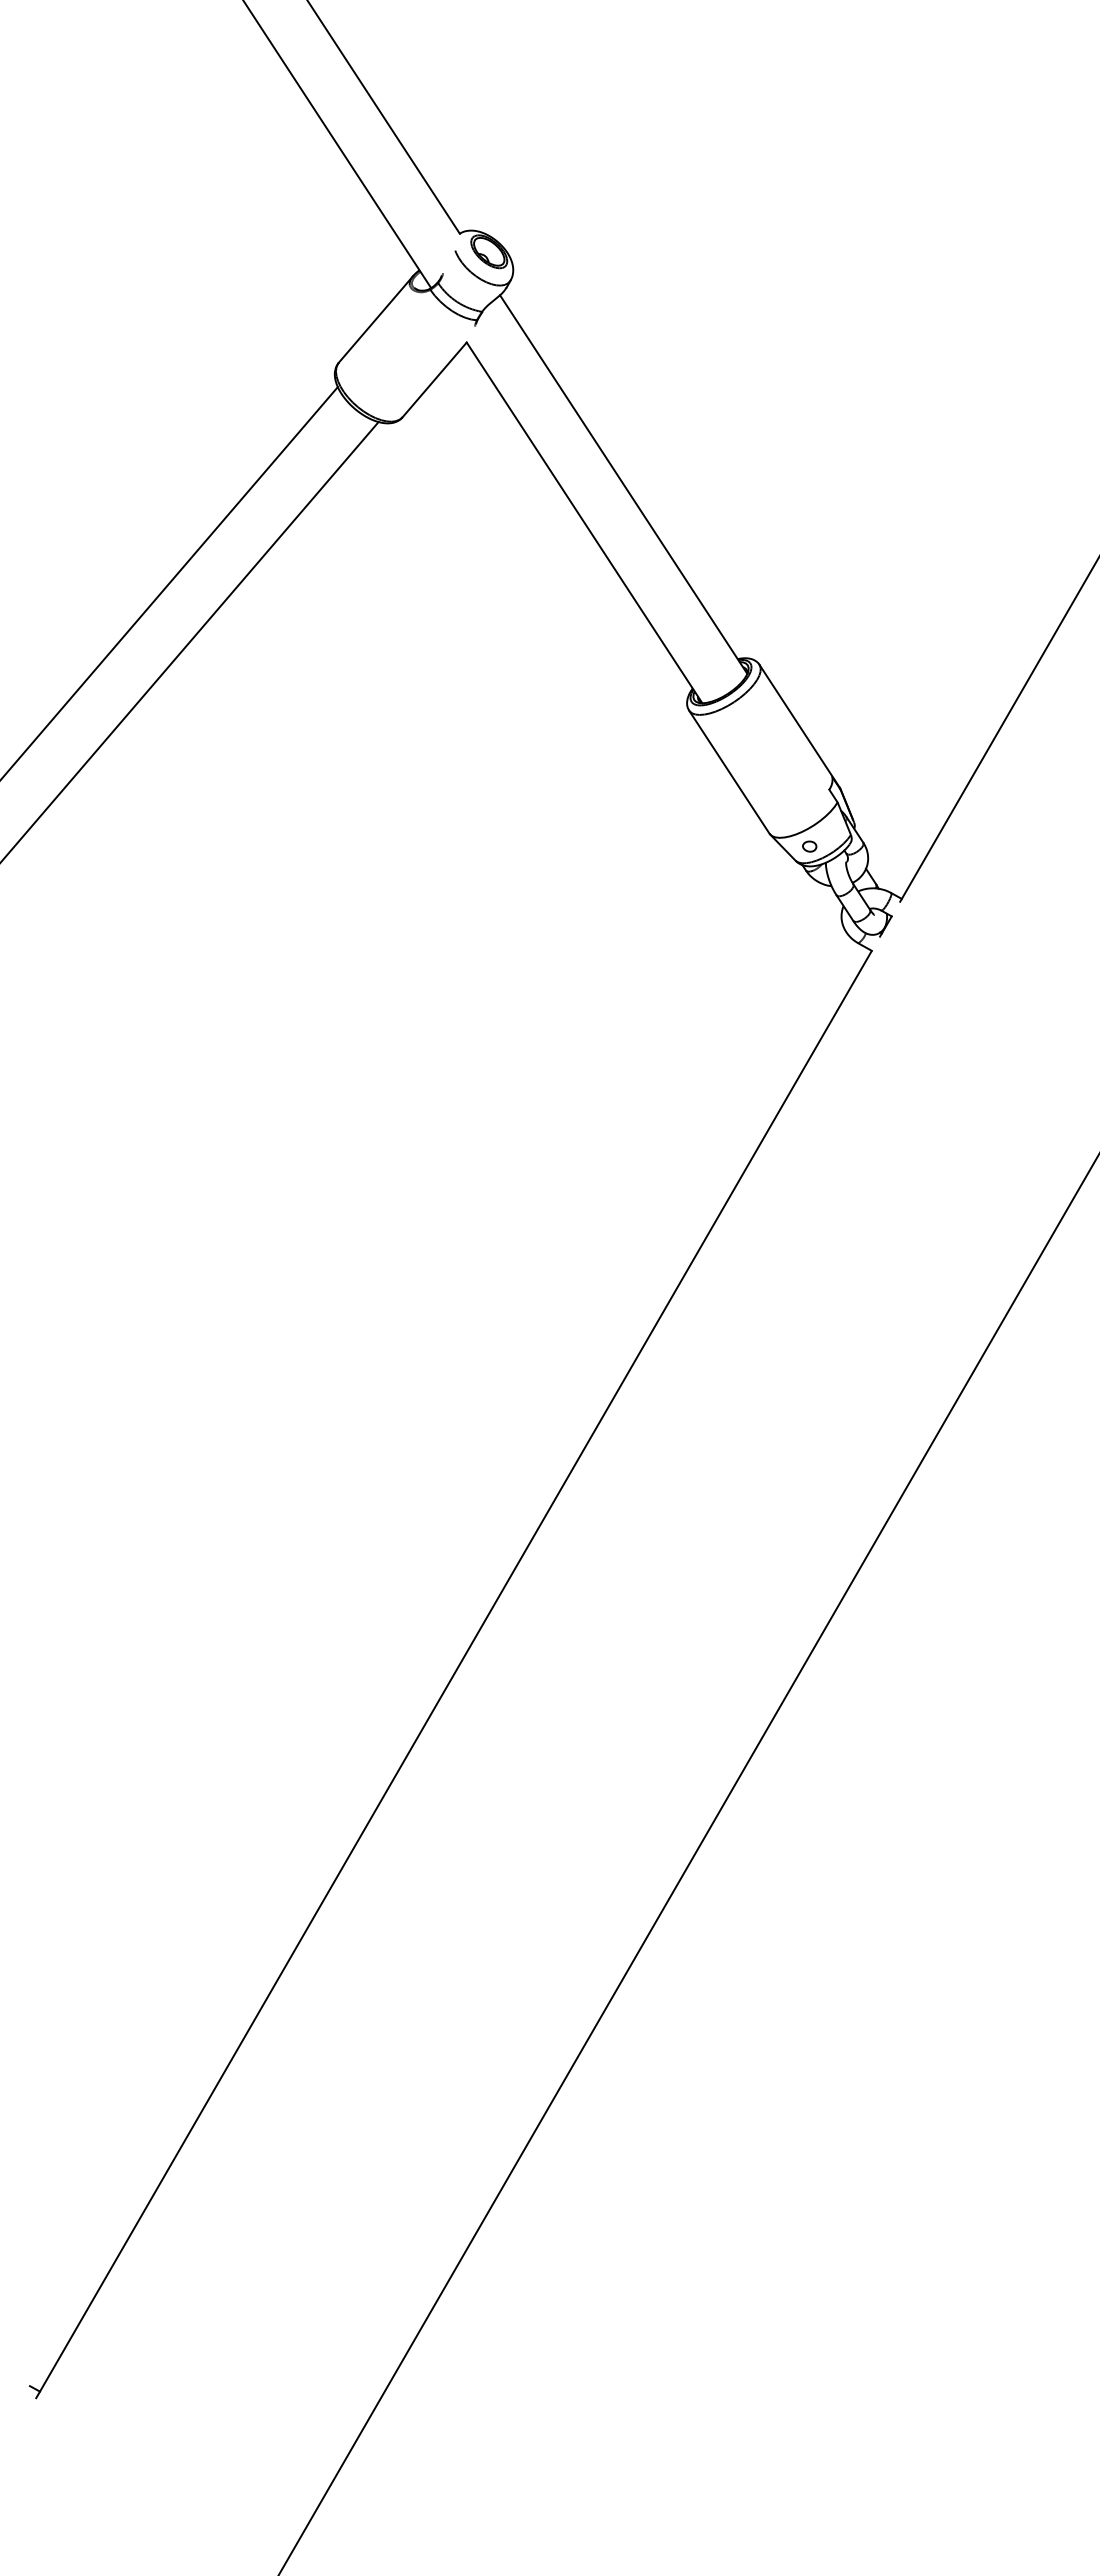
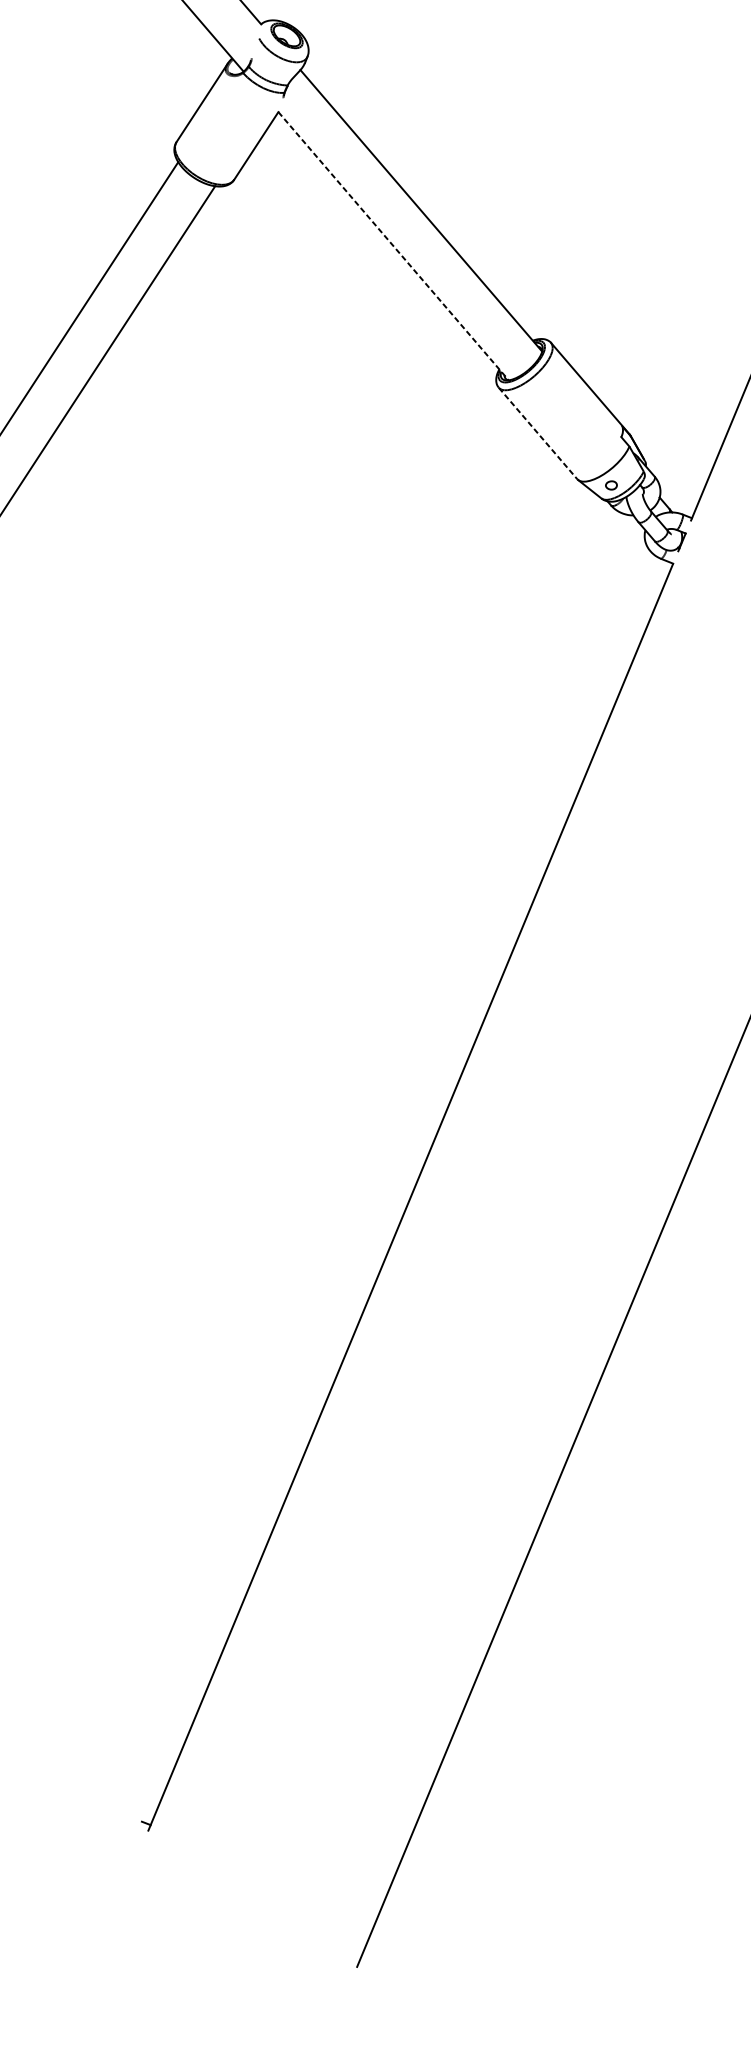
line: (584, 523) -> (393, 246), solid -> dashed
line: (729, 772) -> (538, 433), solid -> dashed

